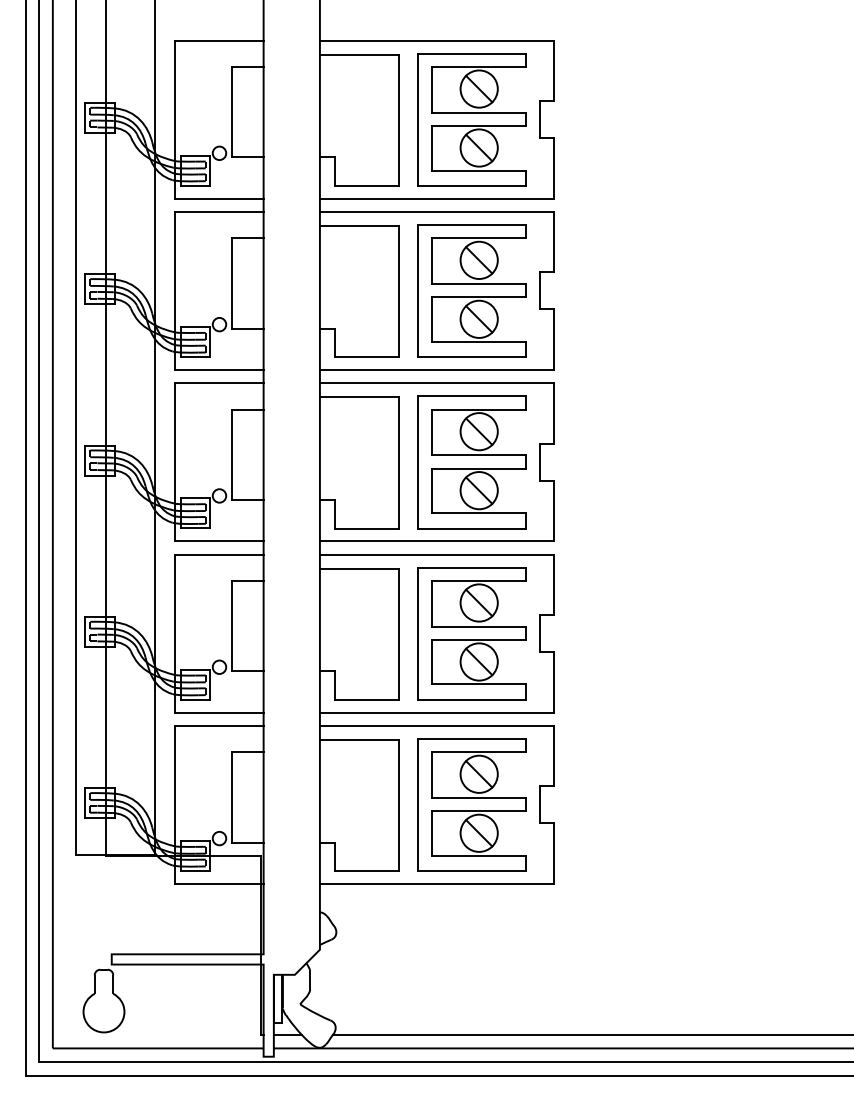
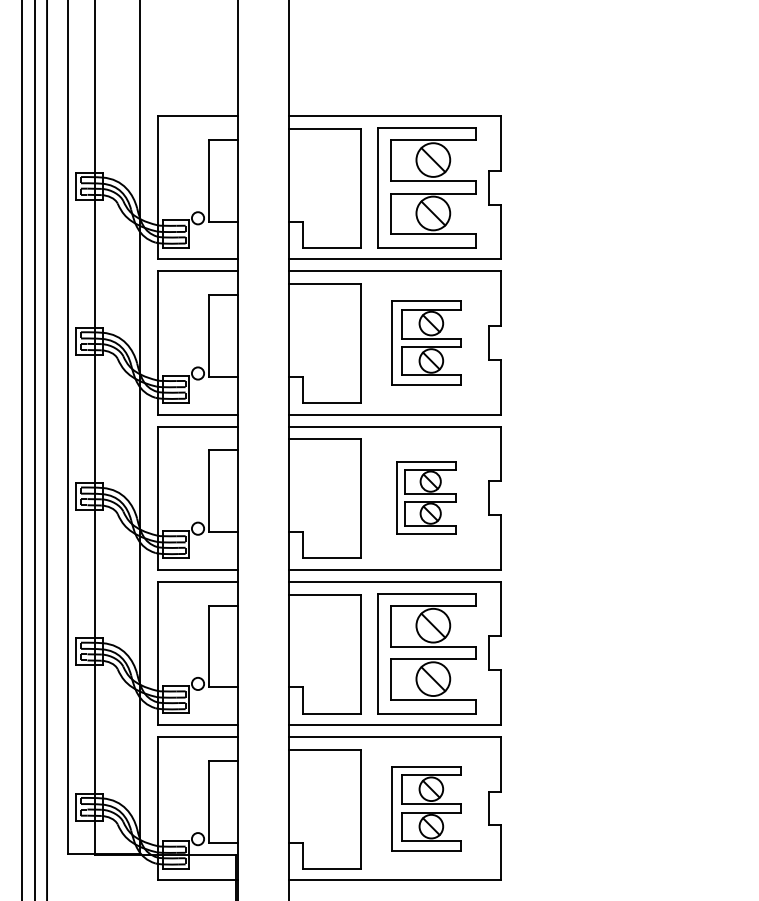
part: (471, 290) -> (426, 342), size x0.7
part: (471, 462) -> (426, 498), size x0.6
part: (471, 804) -> (426, 808), size x0.7

